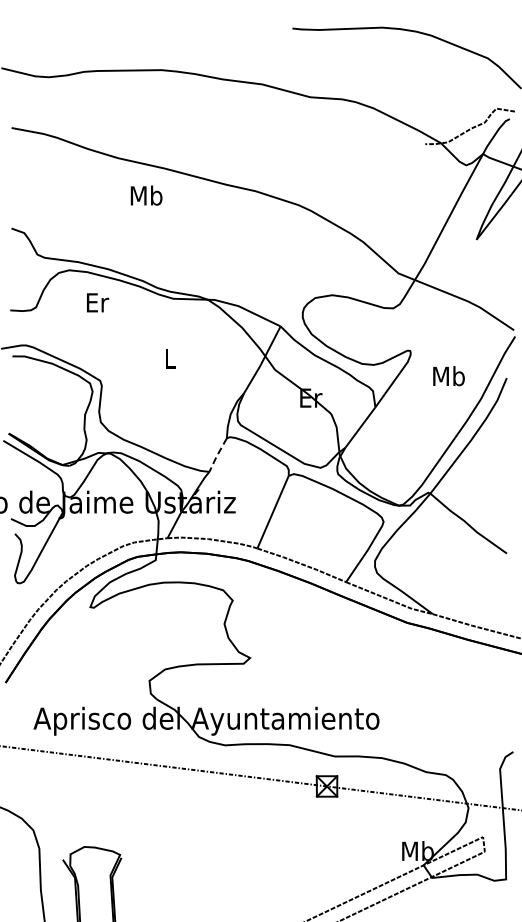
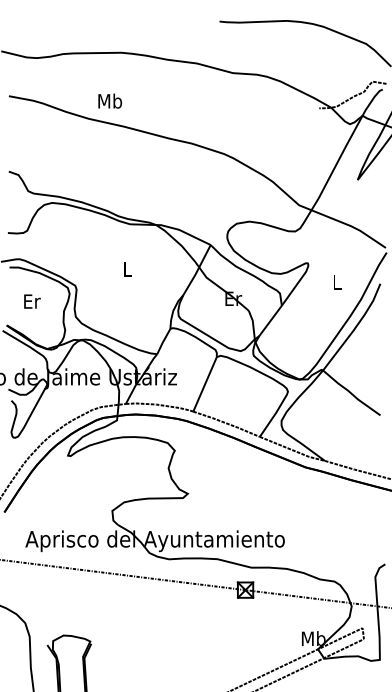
text: (146, 195) -> (110, 101), moved
text: (98, 302) -> (32, 301), moved
text: (448, 376) -> (336, 282), Mb -> L
line: (217, 455) -> (163, 341), dashed -> solid

